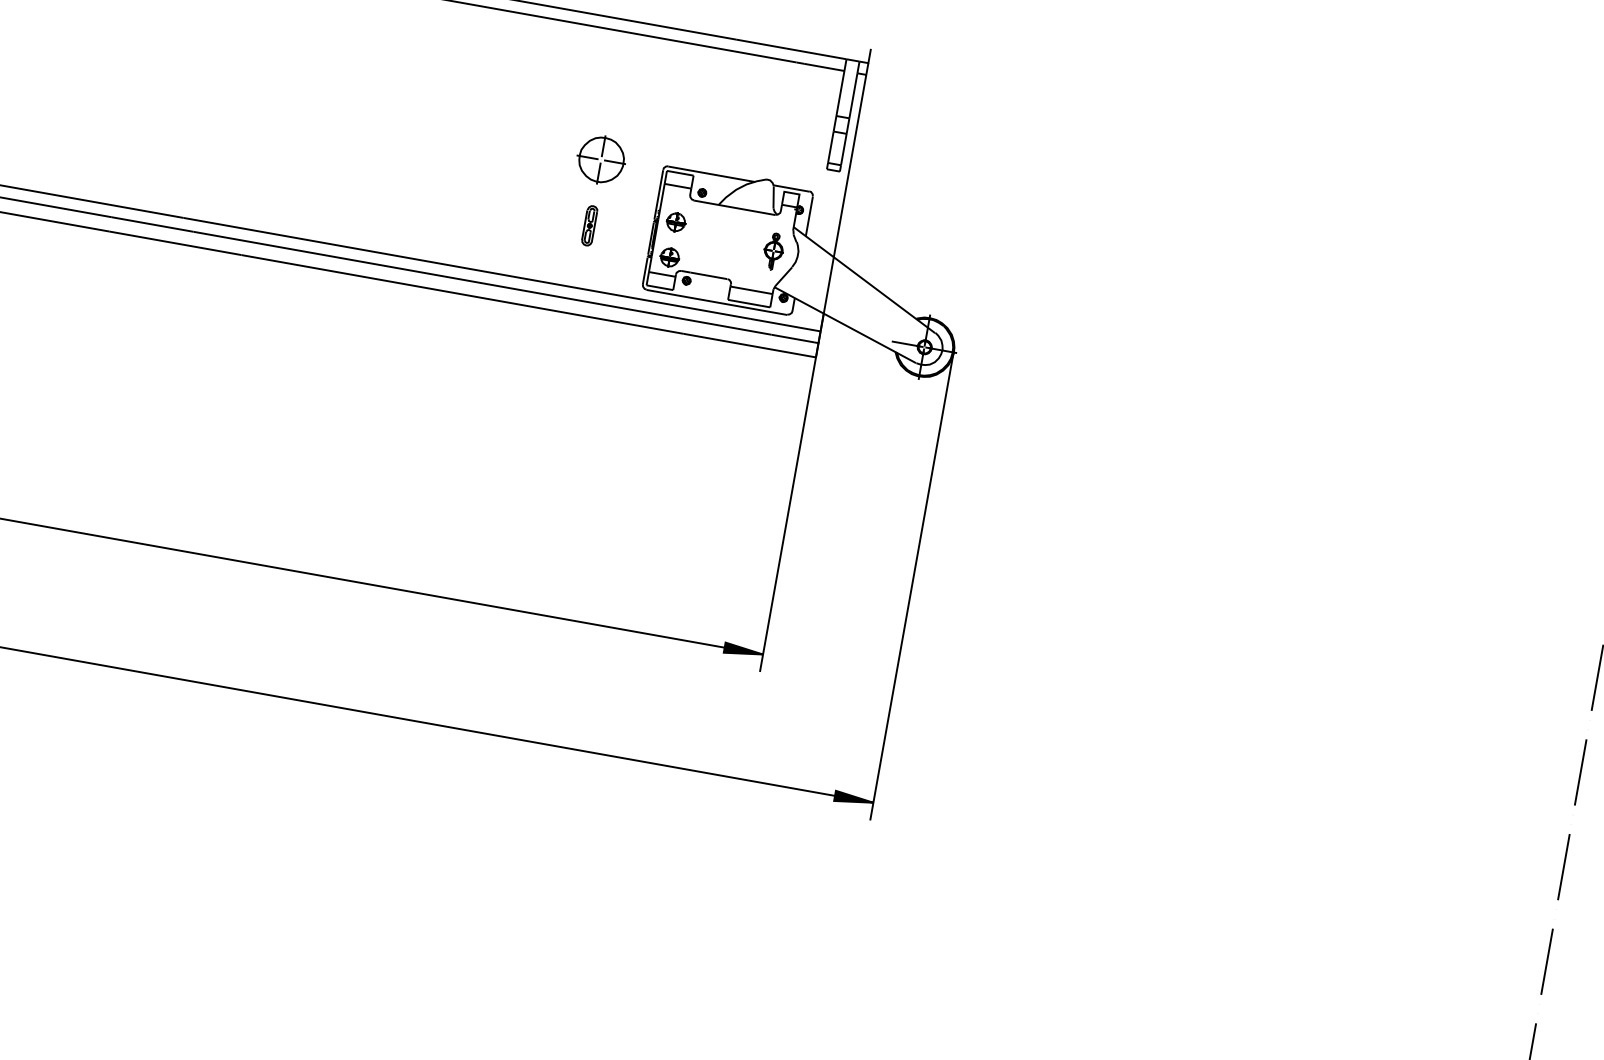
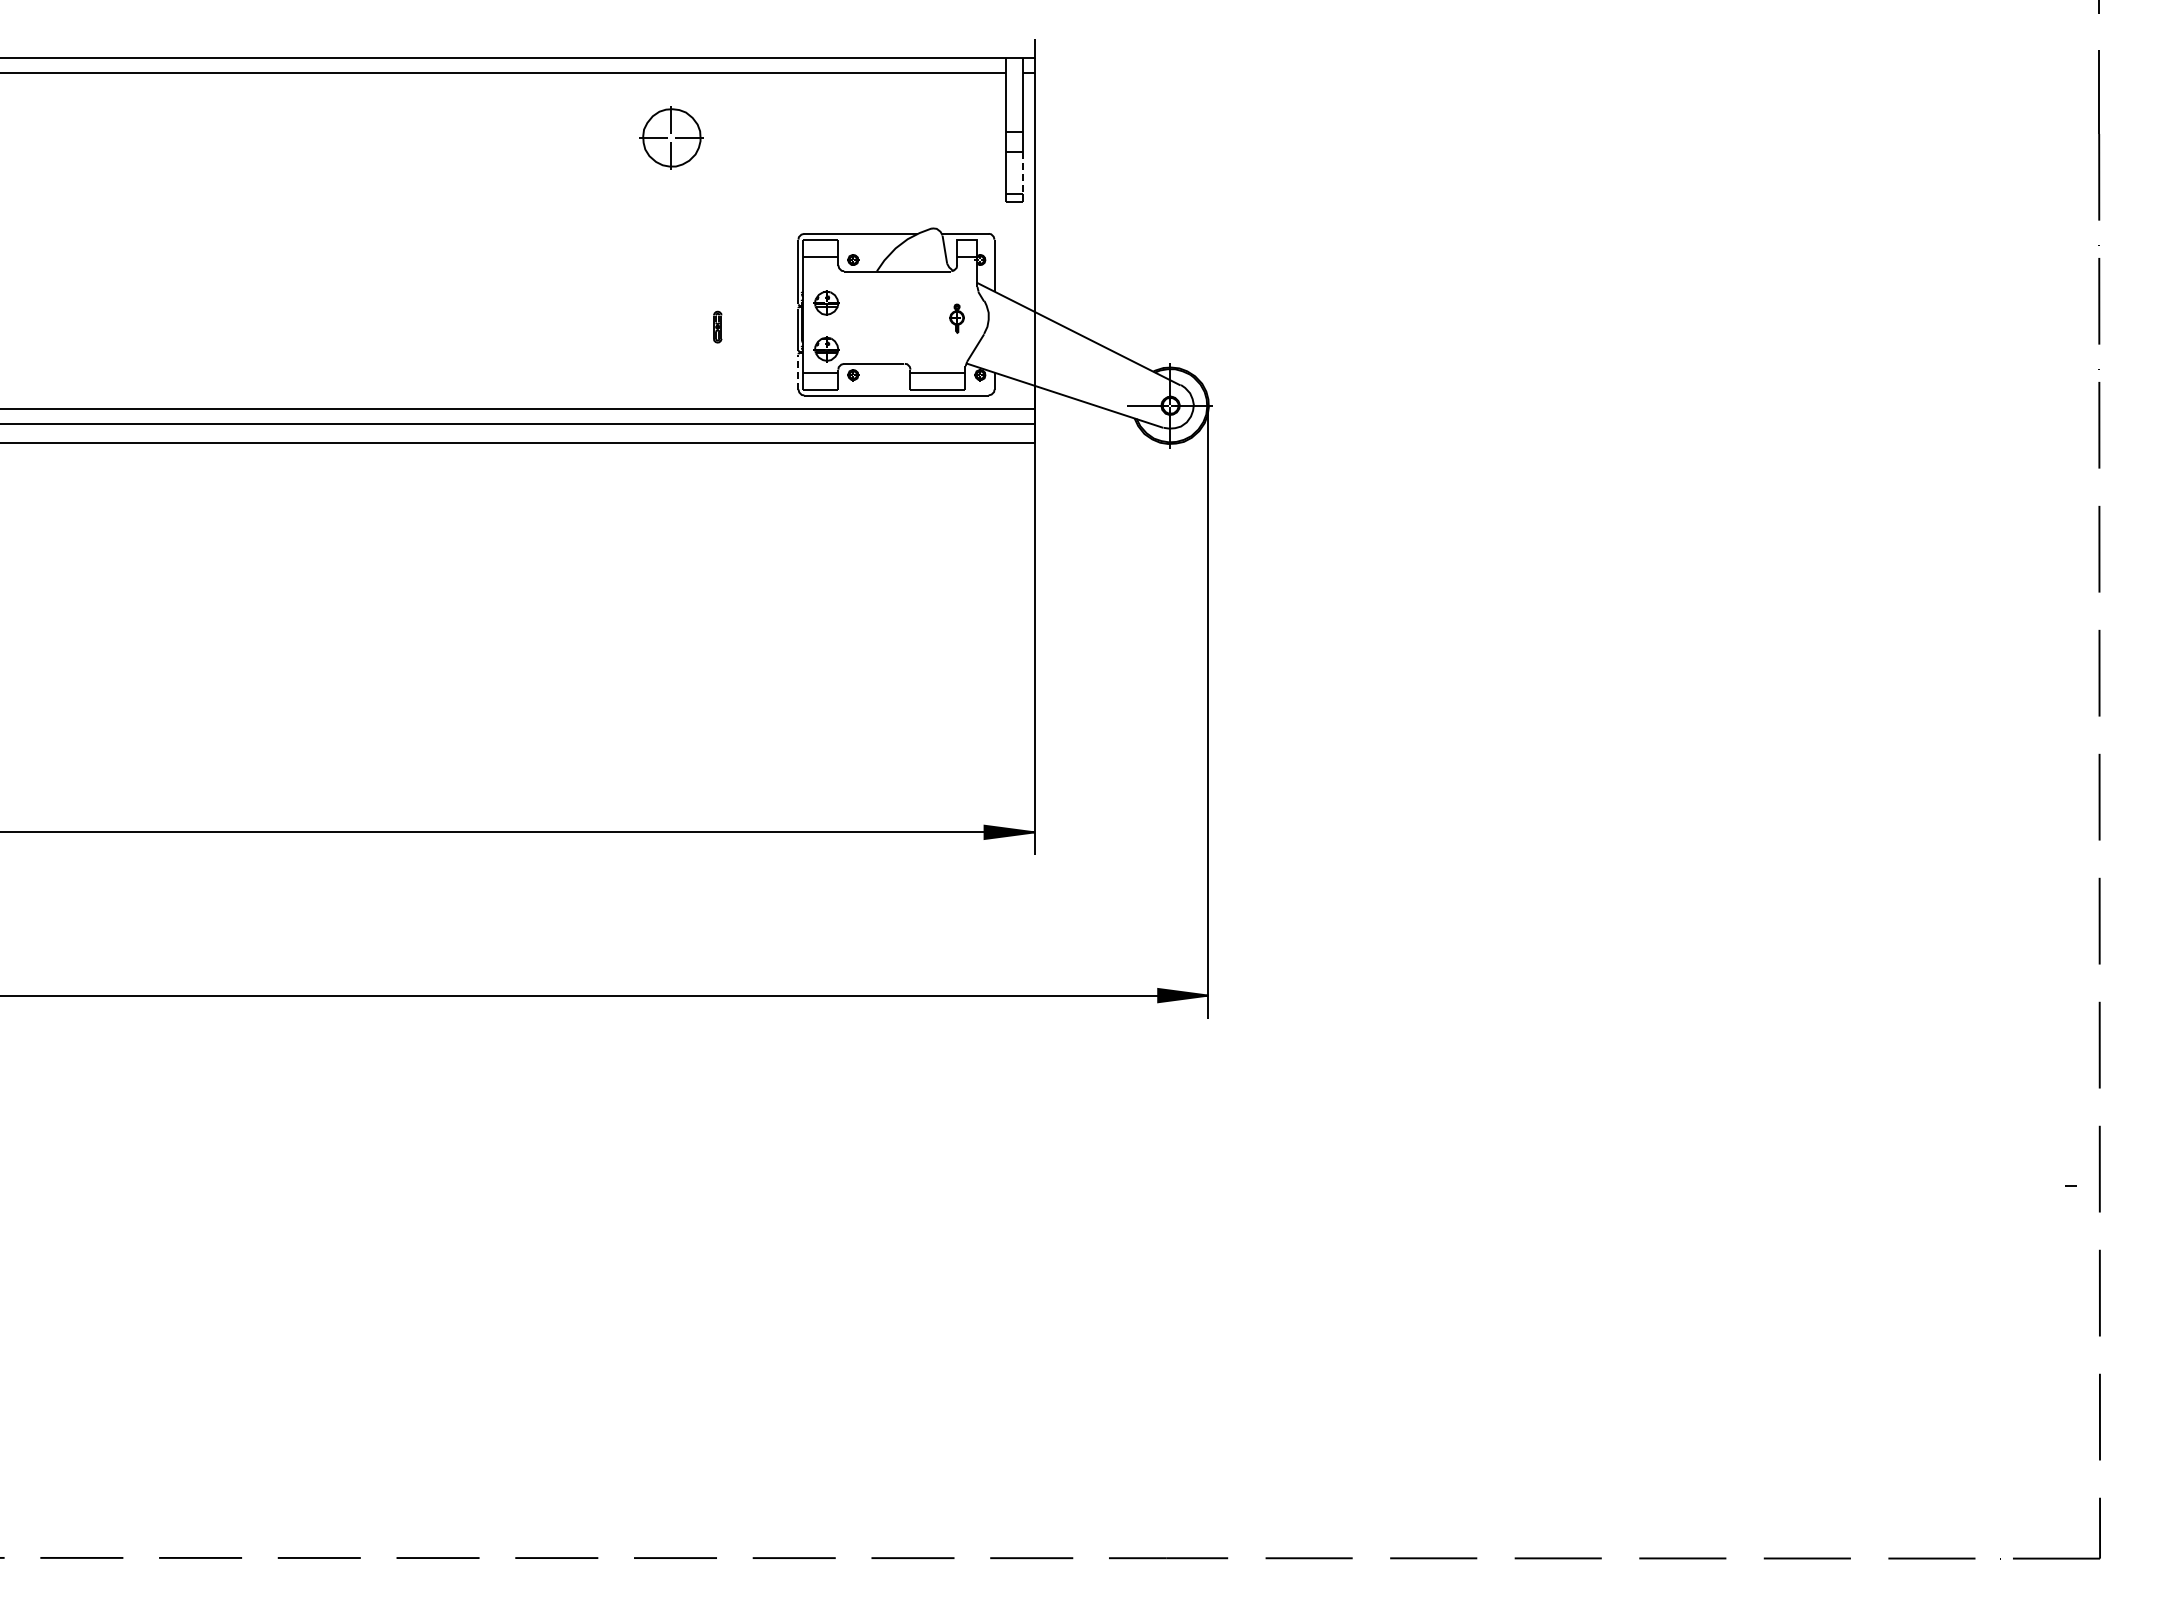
line: (844, 149) -> (1023, 172), solid -> dashed
part: (601, 159) -> (671, 137), moved
part: (589, 225) -> (717, 326), size x0.6
part: (773, 251) -> (956, 318), size x0.6
line: (645, 271) -> (798, 372), solid -> dashed

